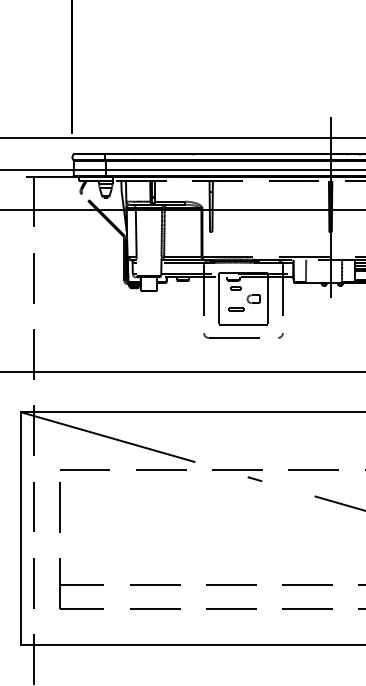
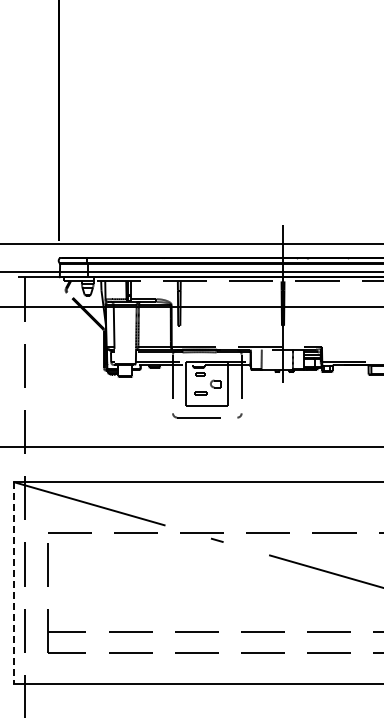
line: (20, 528) -> (13, 583), solid -> dashed

